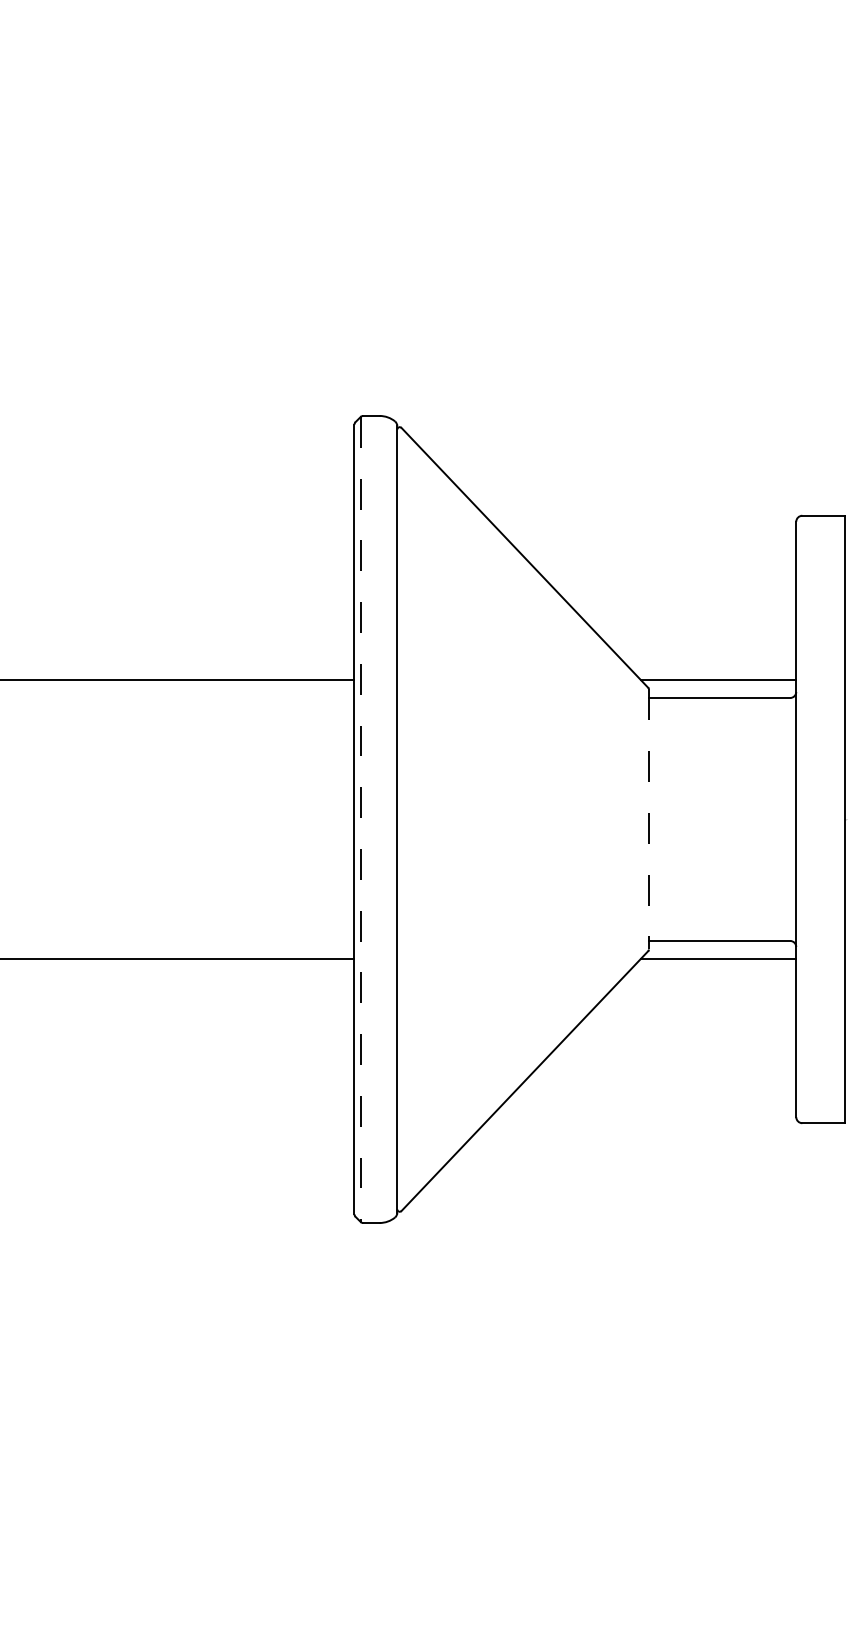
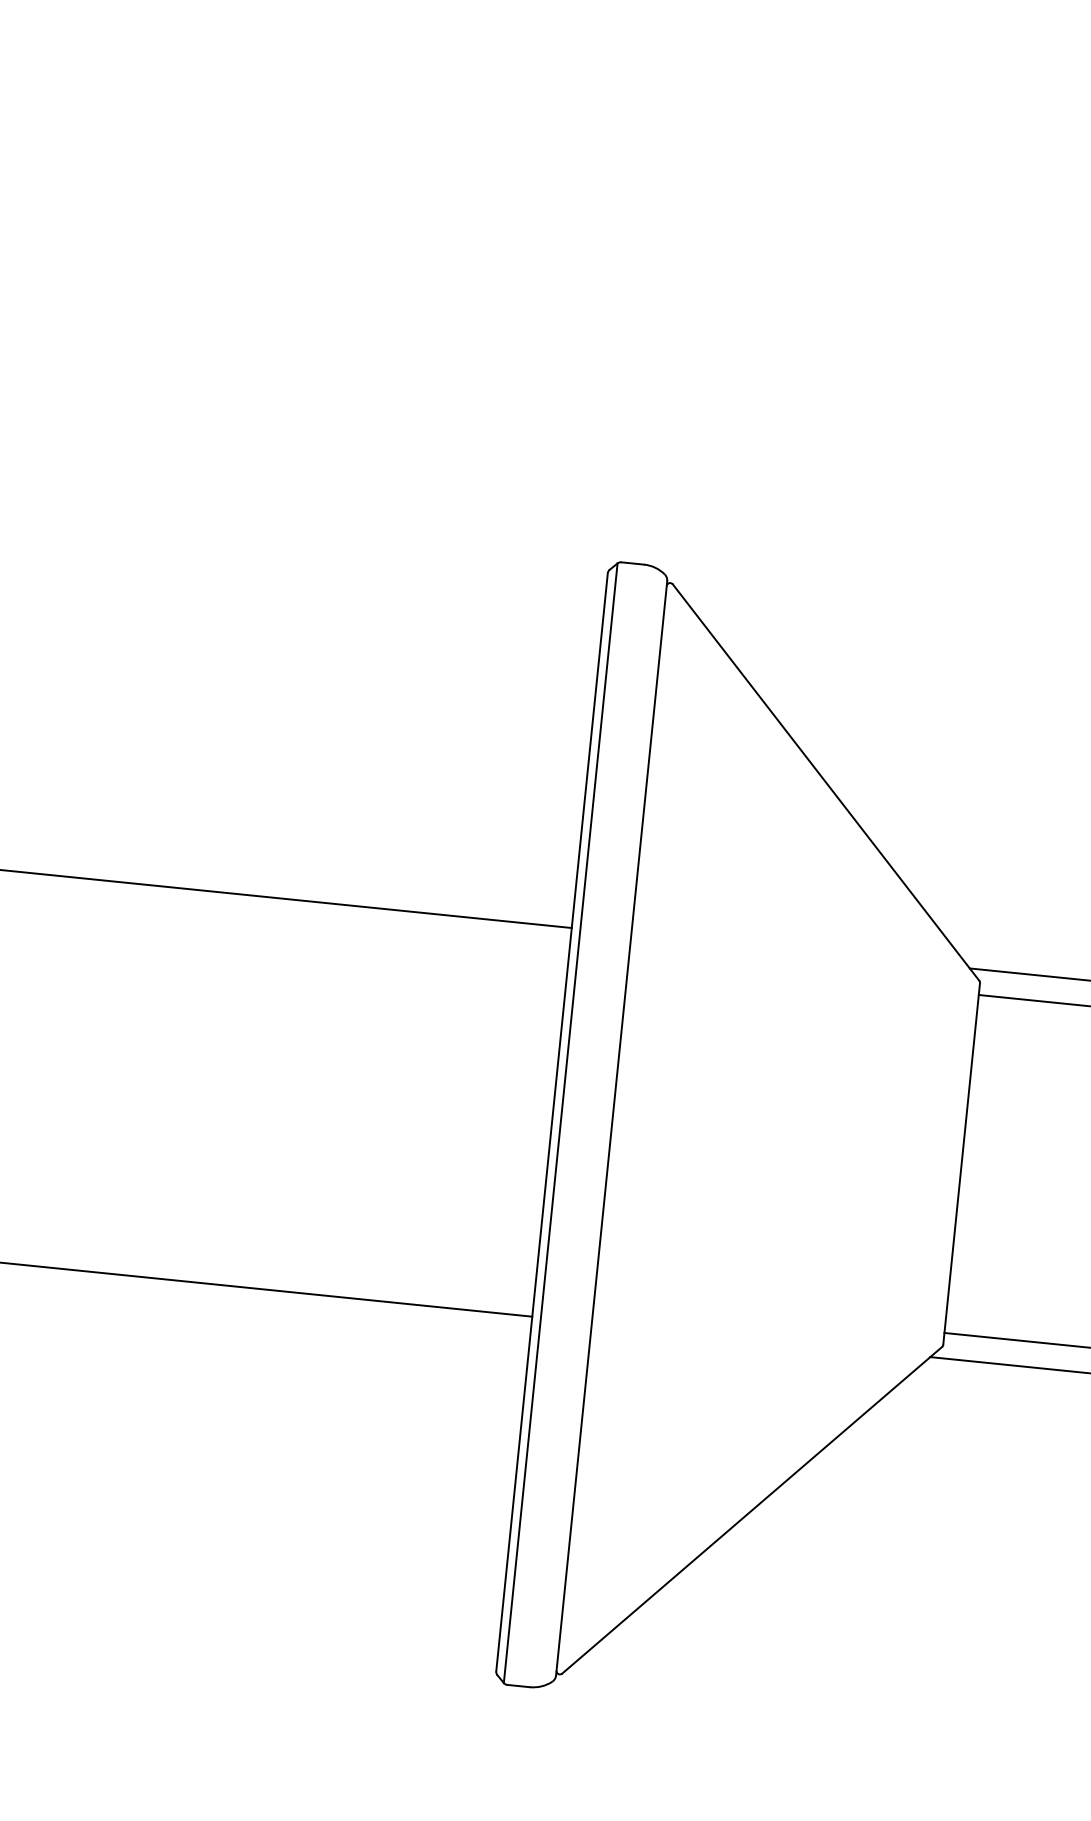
line: (360, 819) -> (560, 1123), dashed -> solid
line: (648, 819) -> (961, 1163), dashed -> solid

